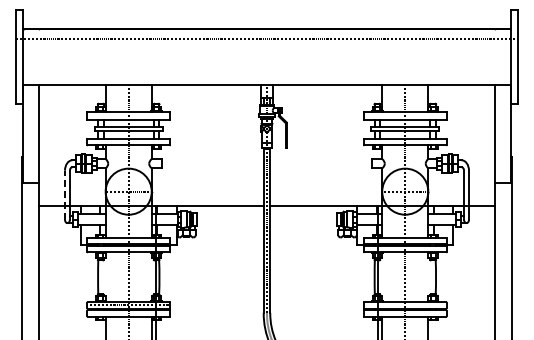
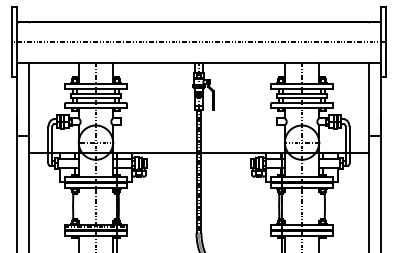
line: (266, 39) -> (198, 42), moved
line: (64, 194) -> (48, 144), dashed -> solid

